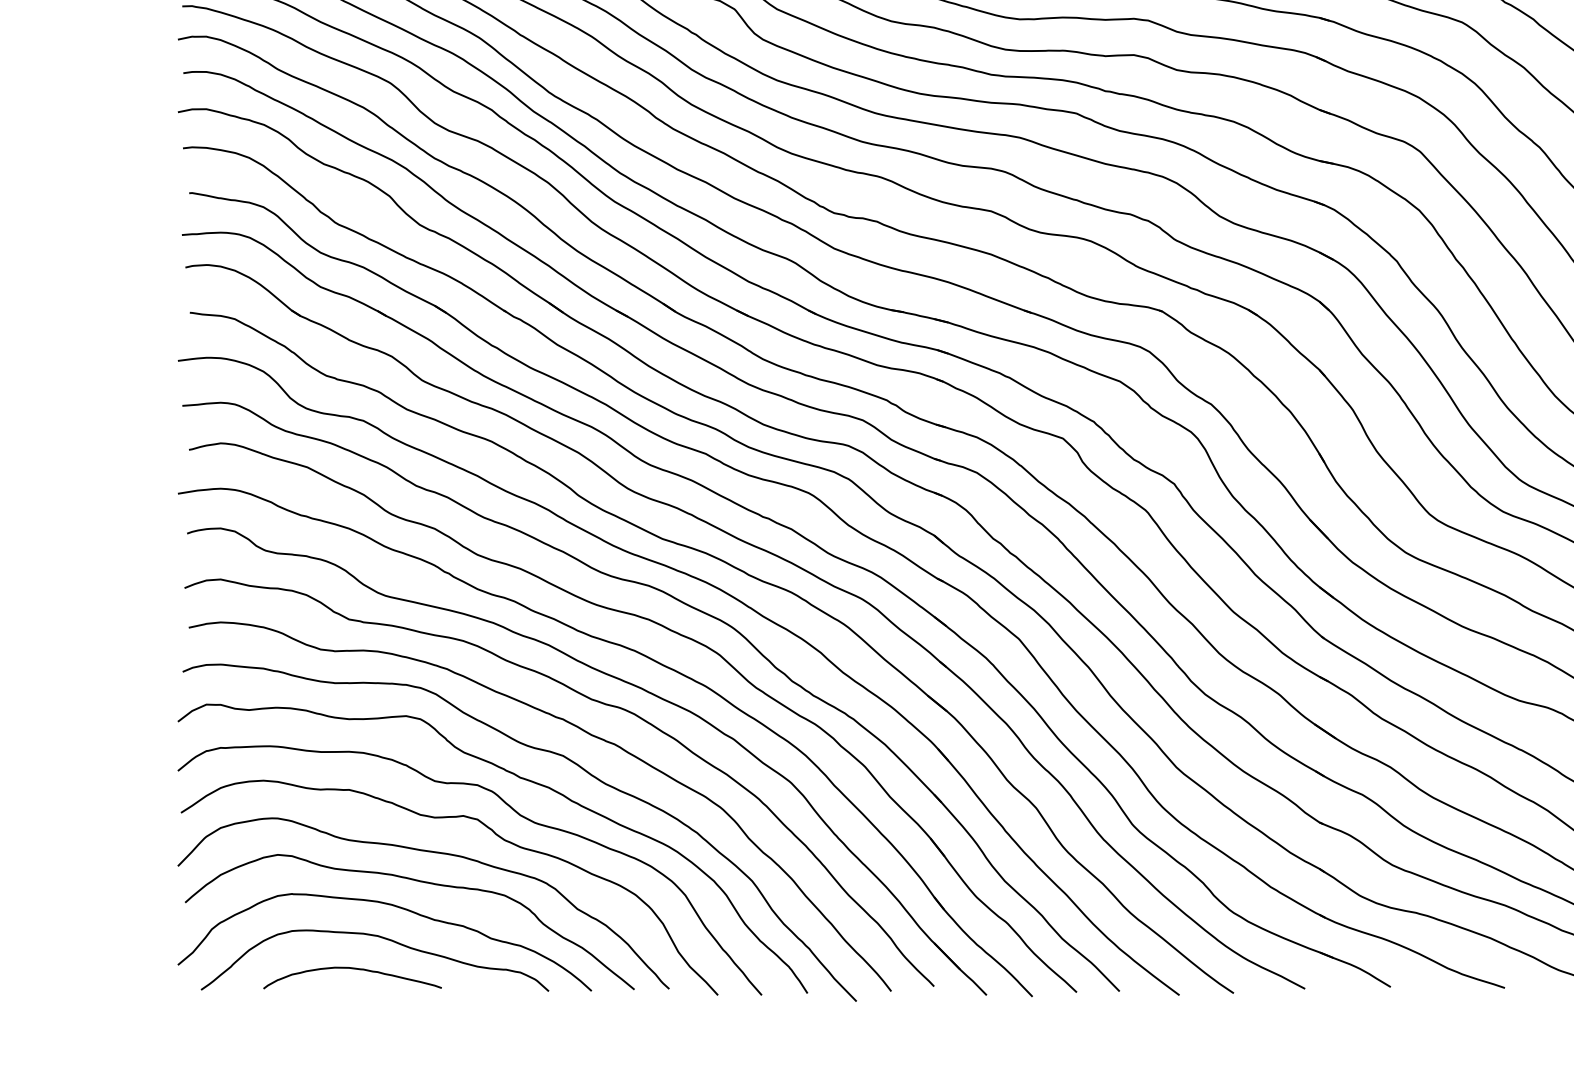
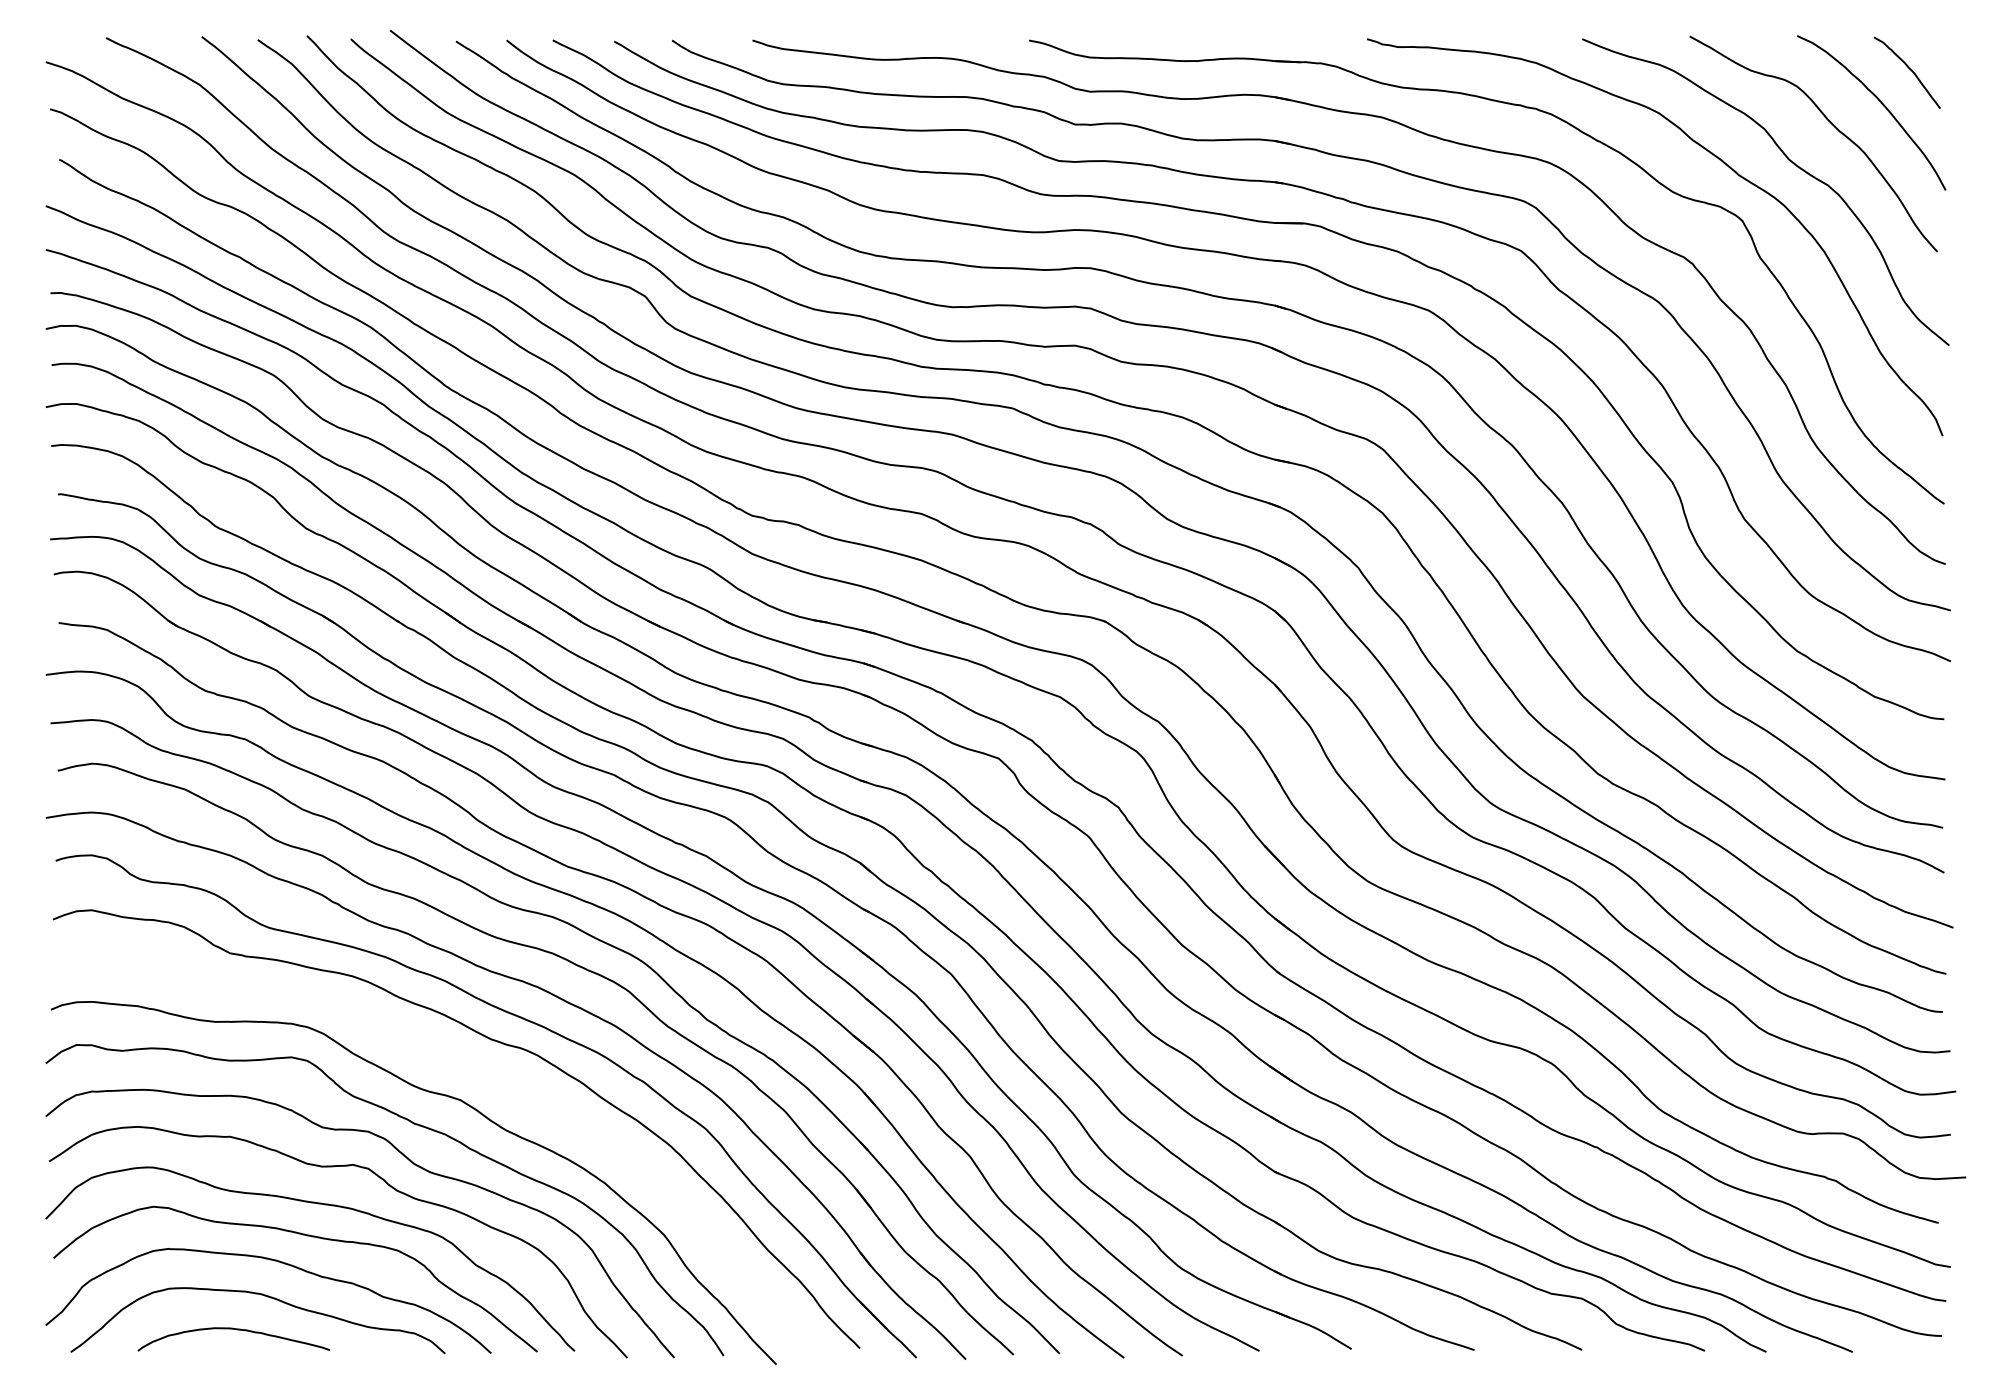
curve: (580, 730) -> (479, 1072), removed

